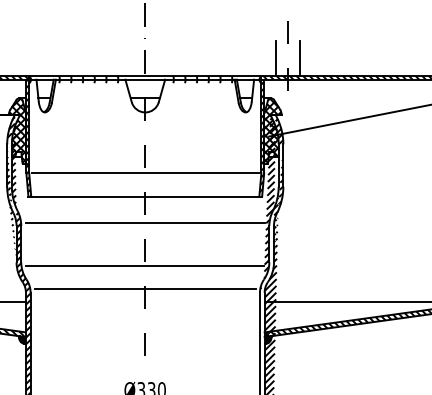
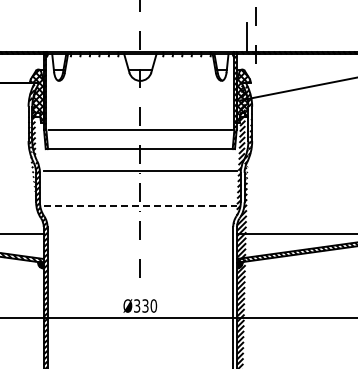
line: (299, 58) -> (265, 37), removed
line: (145, 266) -> (140, 205), solid -> dashed
line: (145, 288) -> (140, 223), removed

